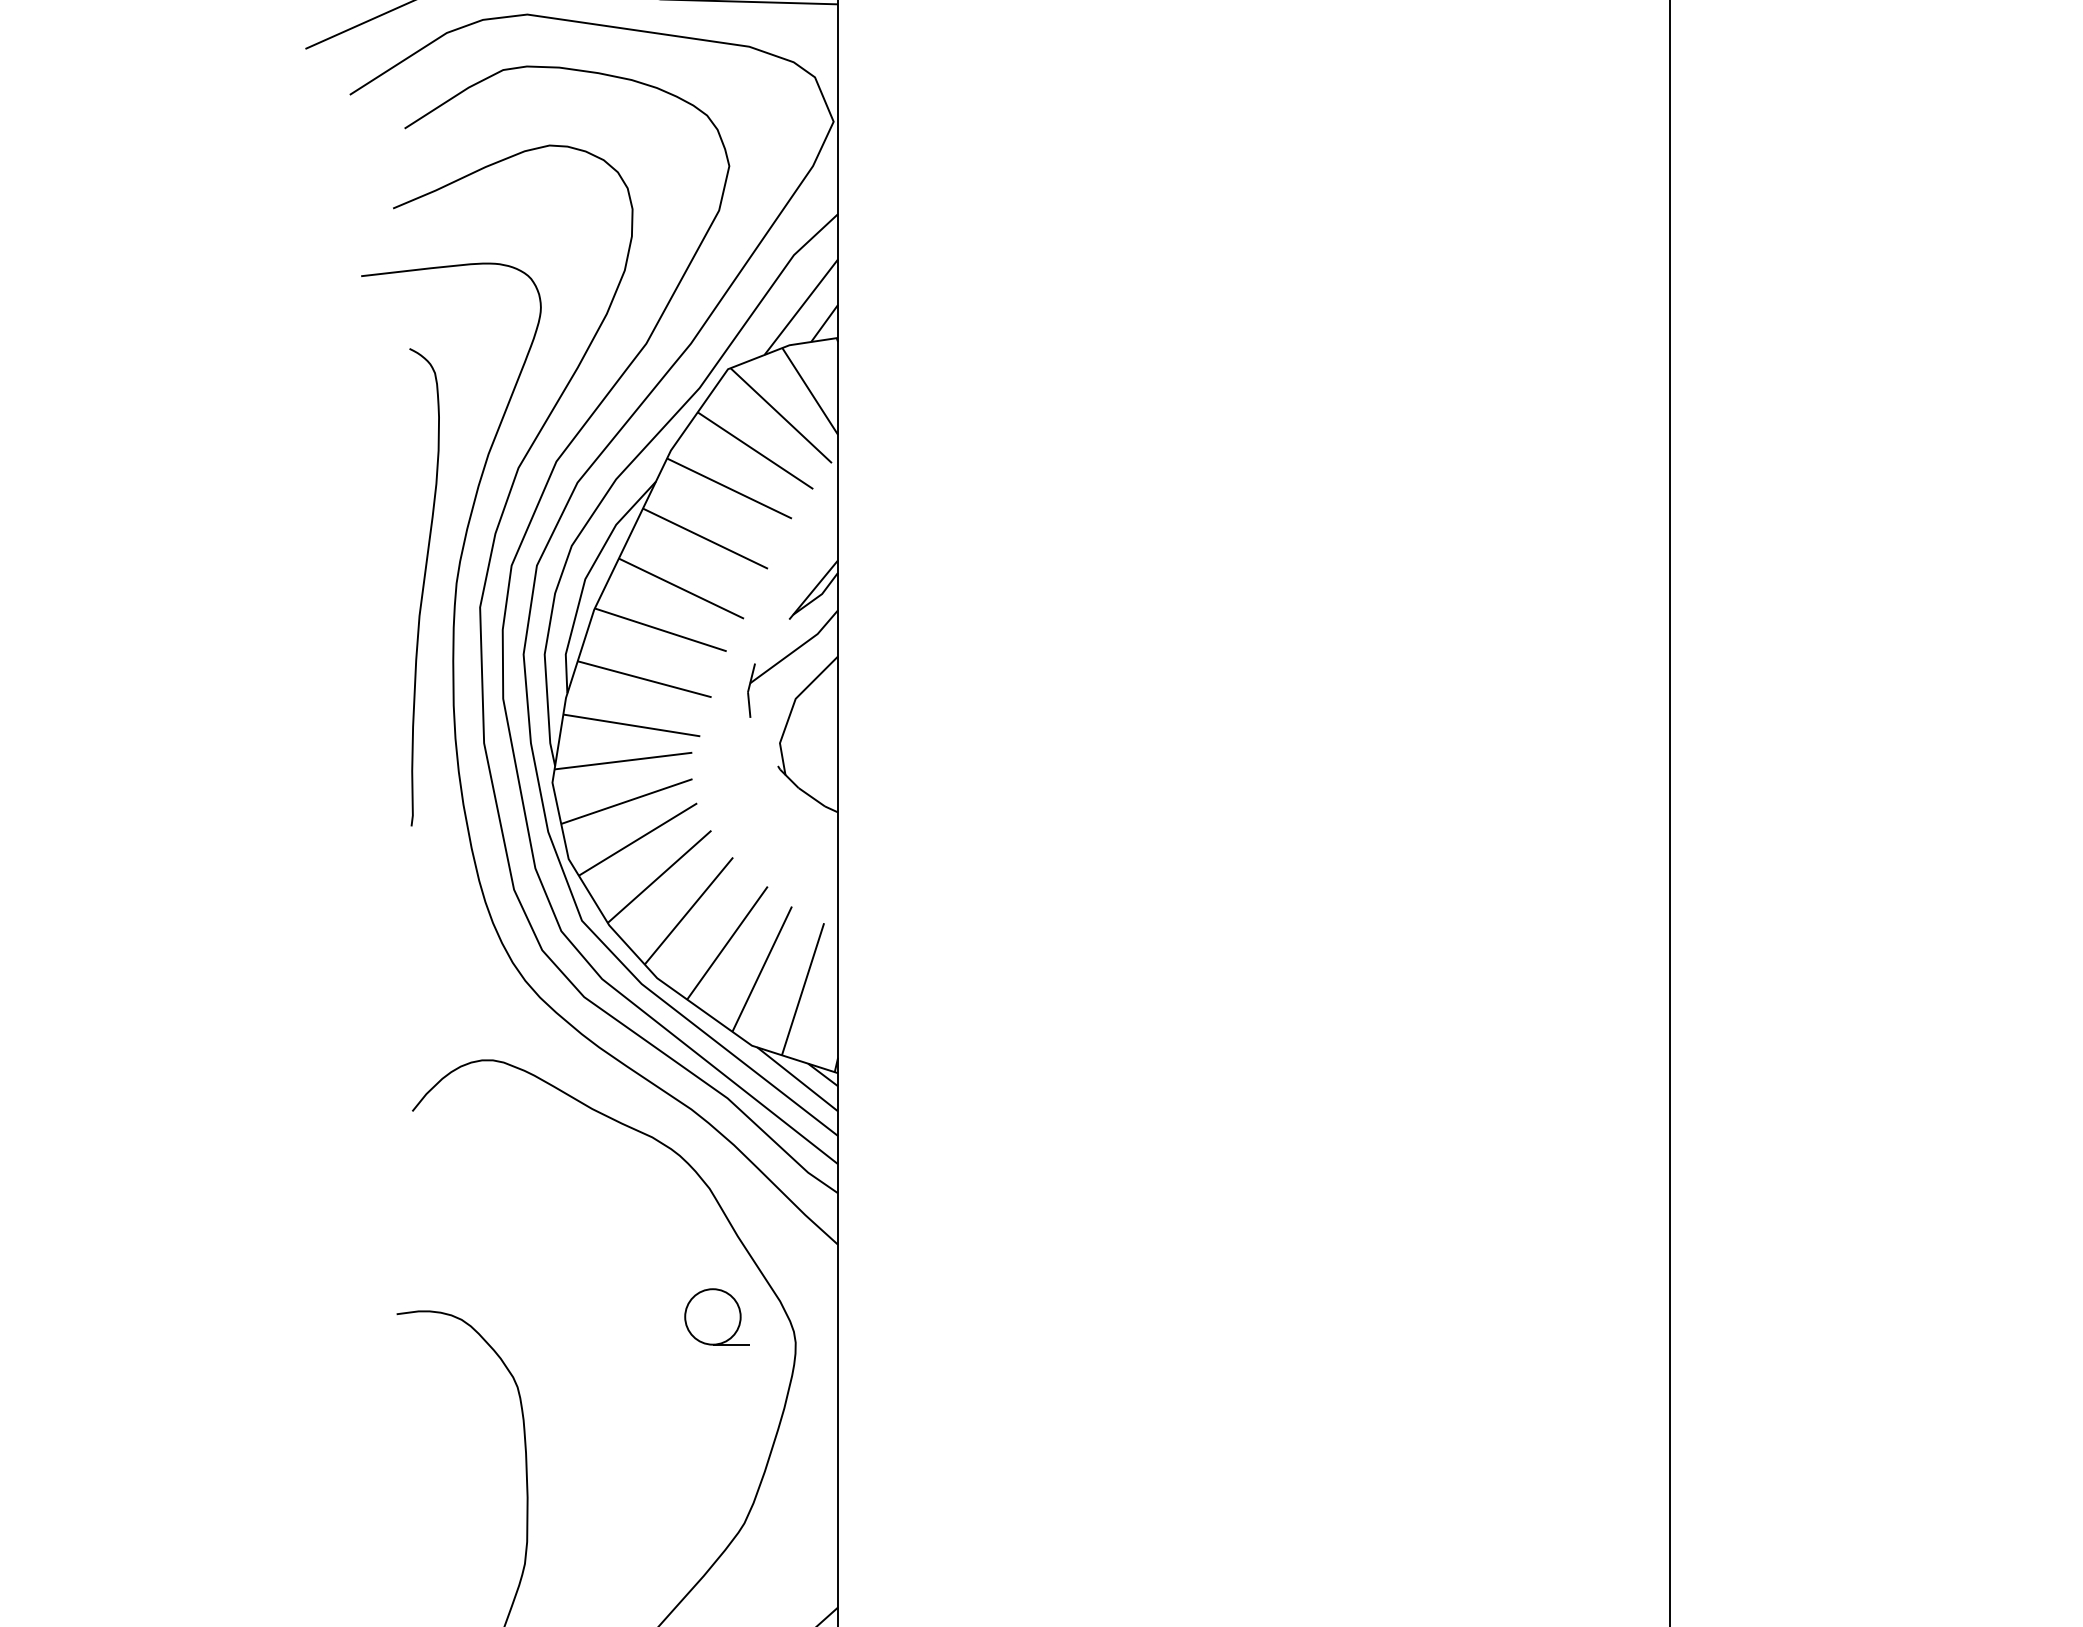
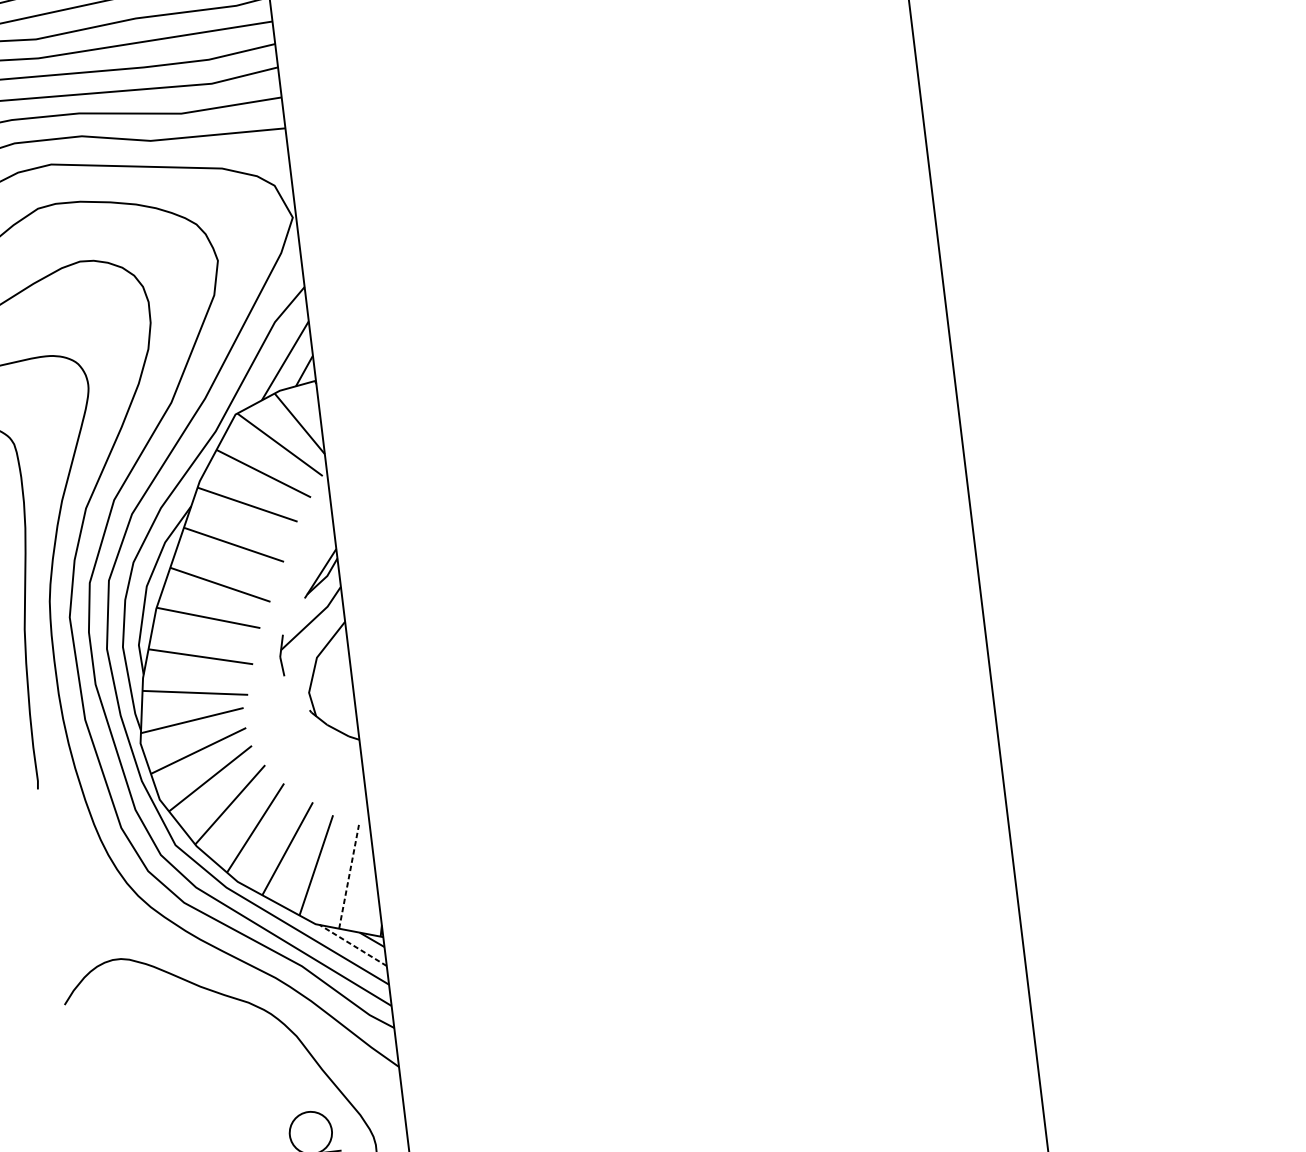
line: (803, 988) -> (349, 876), solid -> dashed
line: (797, 1079) -> (353, 945), solid -> dashed

